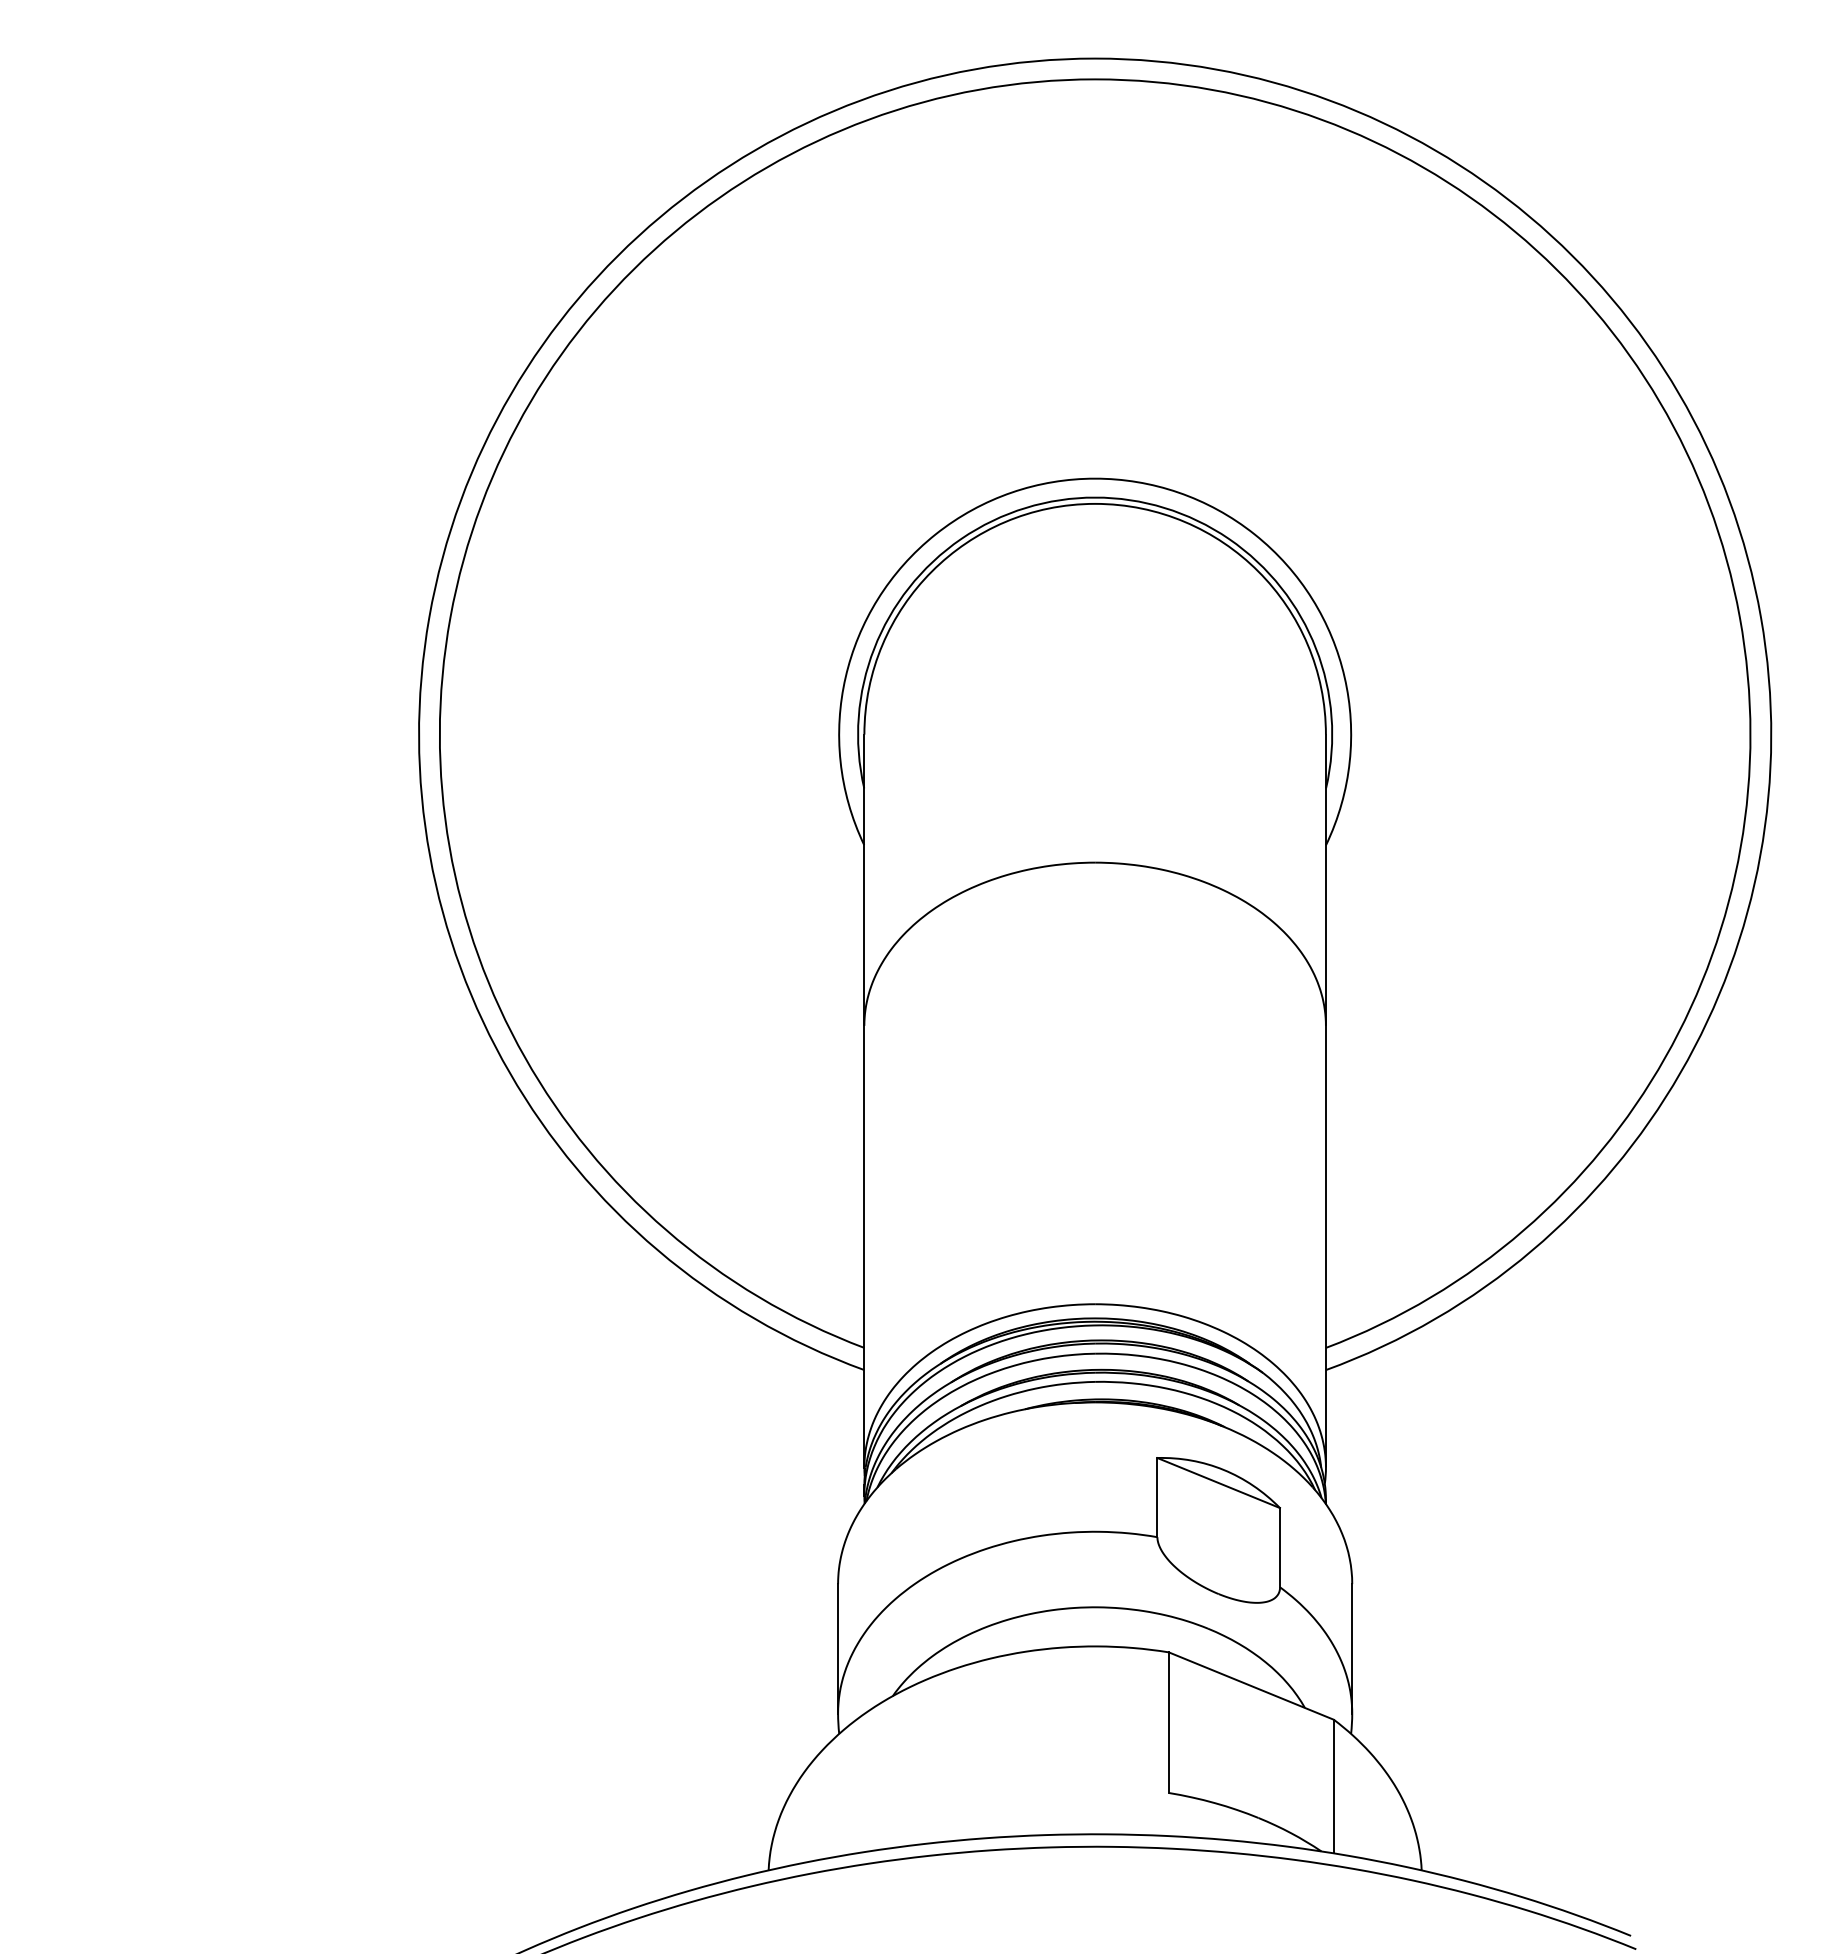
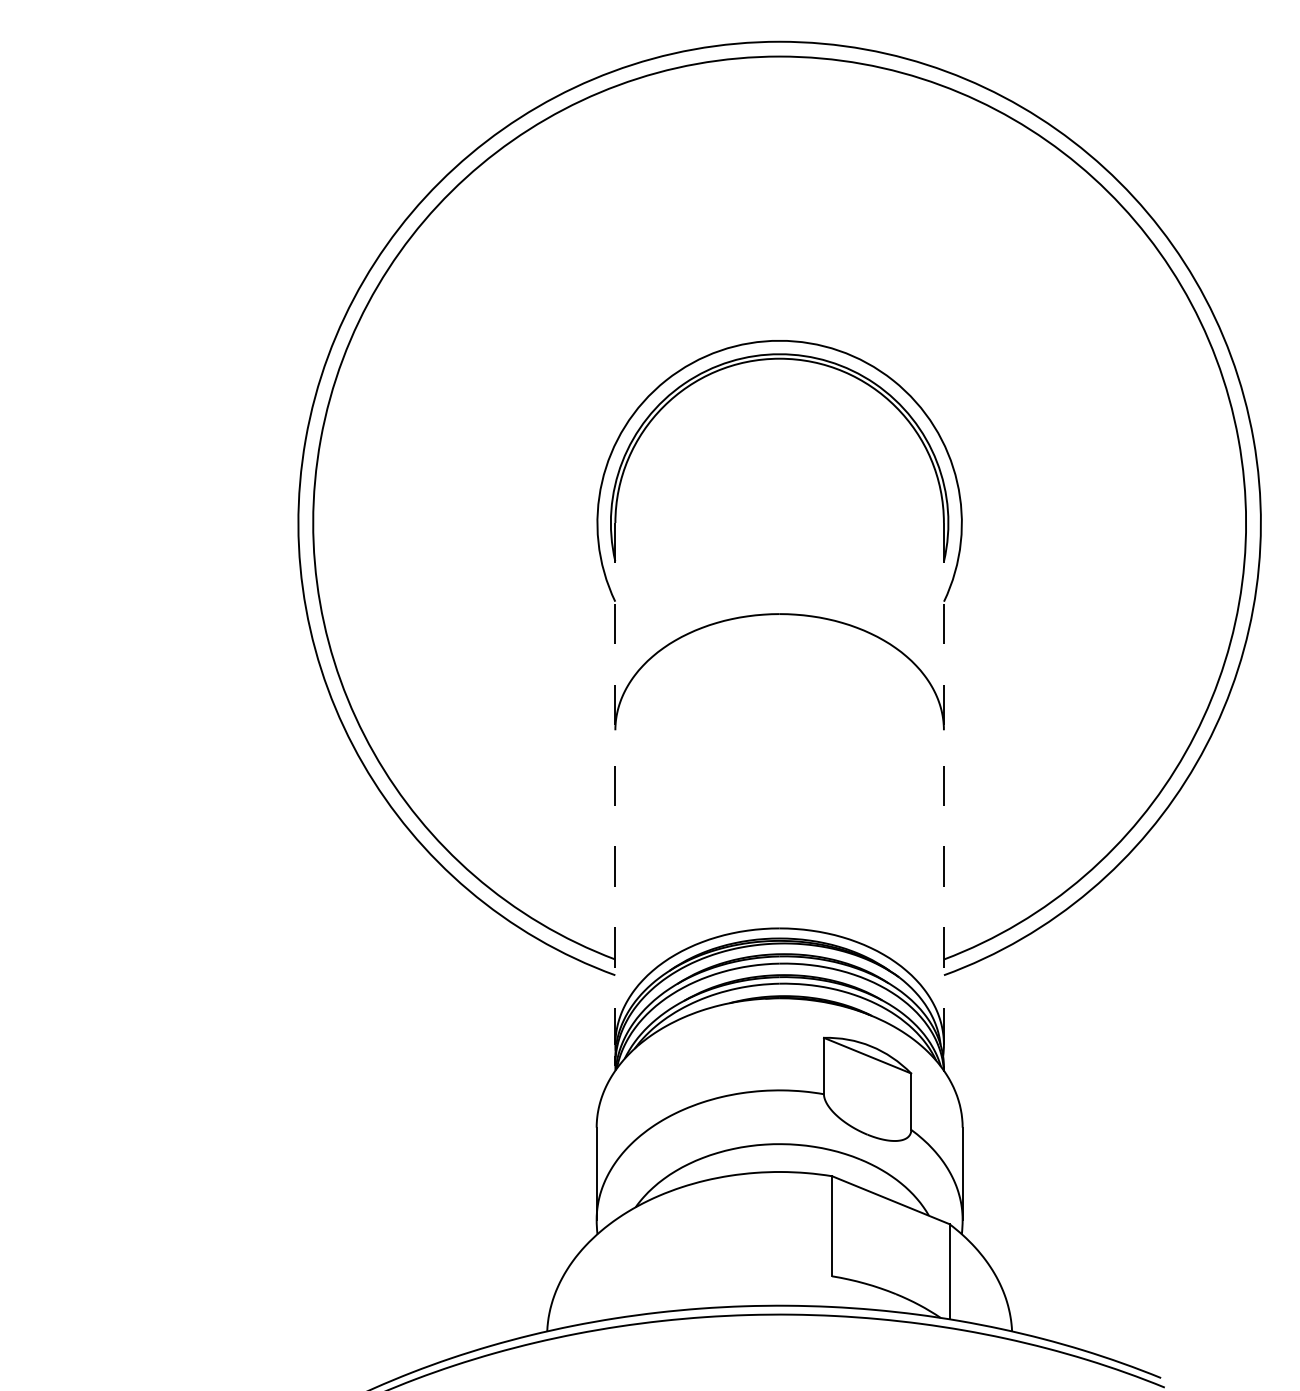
line: (864, 1101) -> (615, 784), solid -> dashed
line: (1325, 1101) -> (943, 784), solid -> dashed

